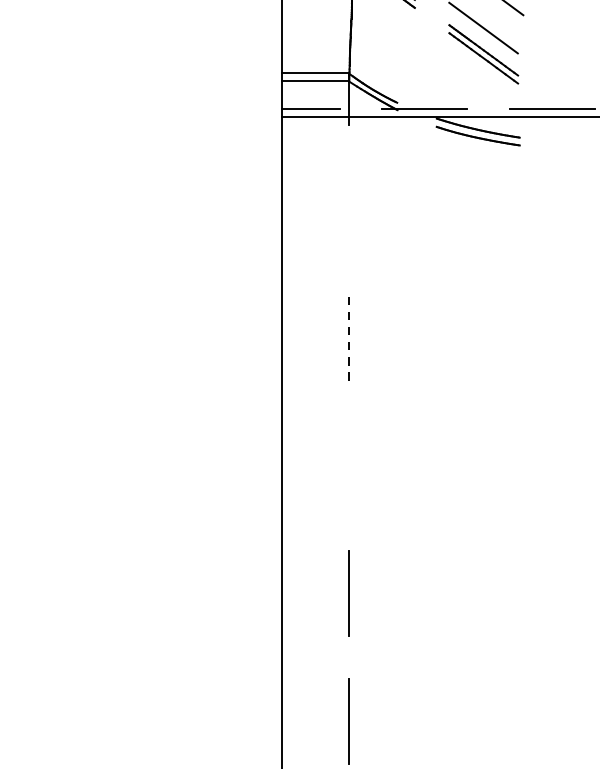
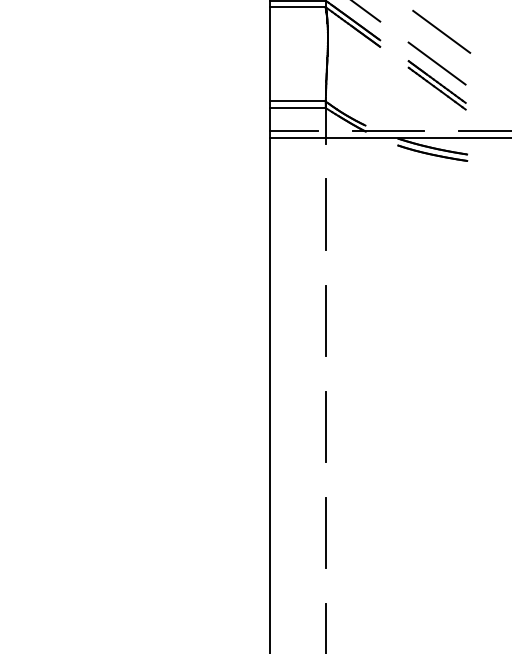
line: (349, 209) -> (325, 214), added
line: (349, 337) -> (325, 320), dashed -> solid
line: (349, 465) -> (325, 426), added

